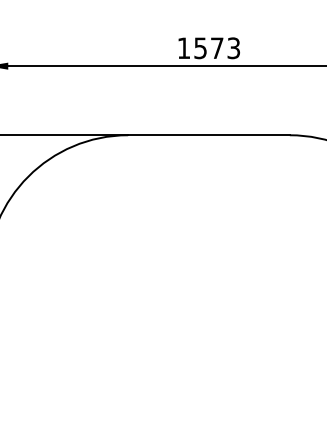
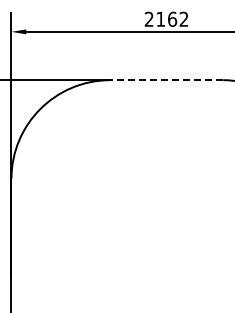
text: (208, 47) -> (166, 18), 1573 -> 2162
line: (208, 135) -> (166, 80), solid -> dashed

